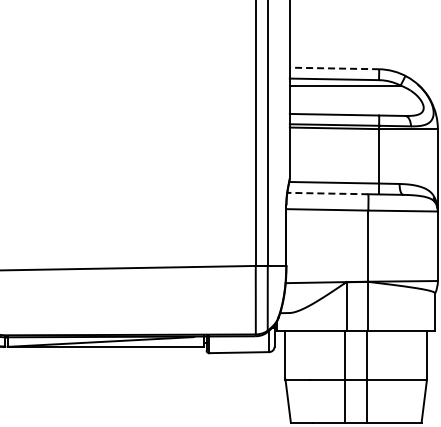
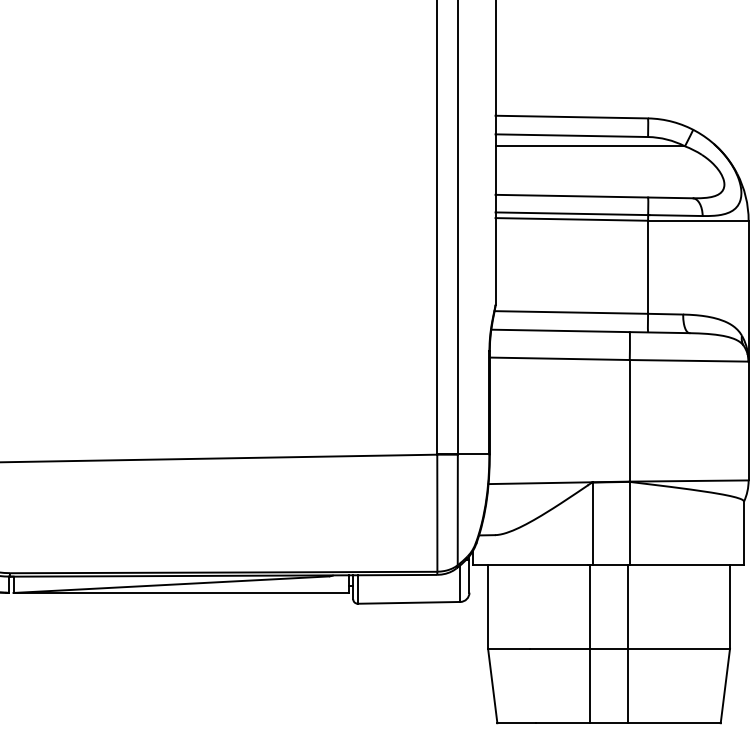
line: (334, 68) -> (571, 117), dashed -> solid
line: (327, 193) -> (559, 330), dashed -> solid

